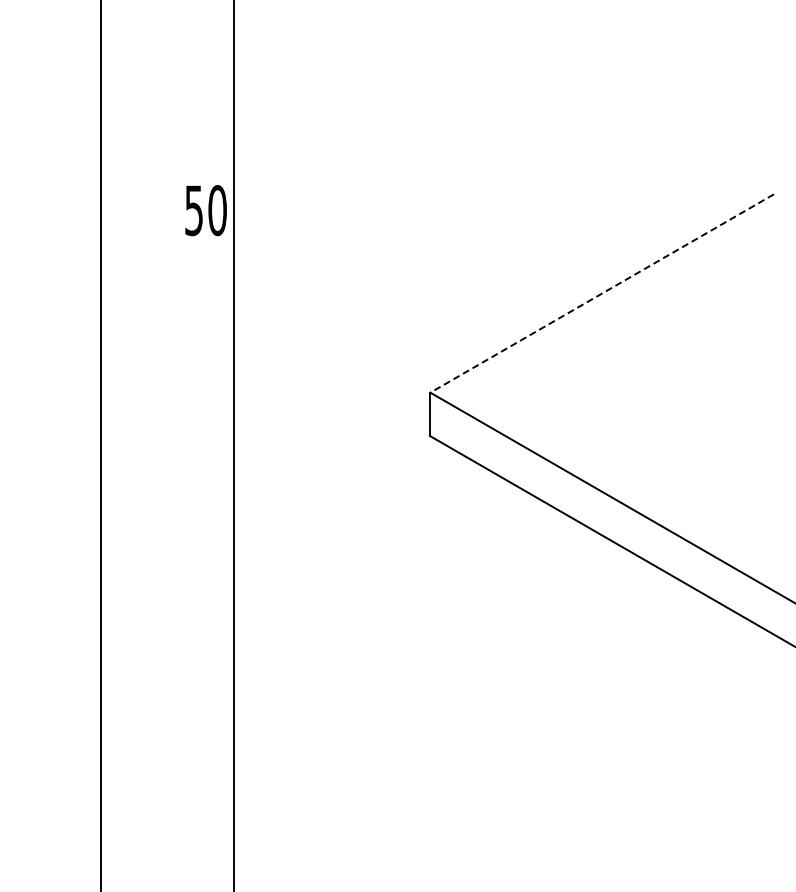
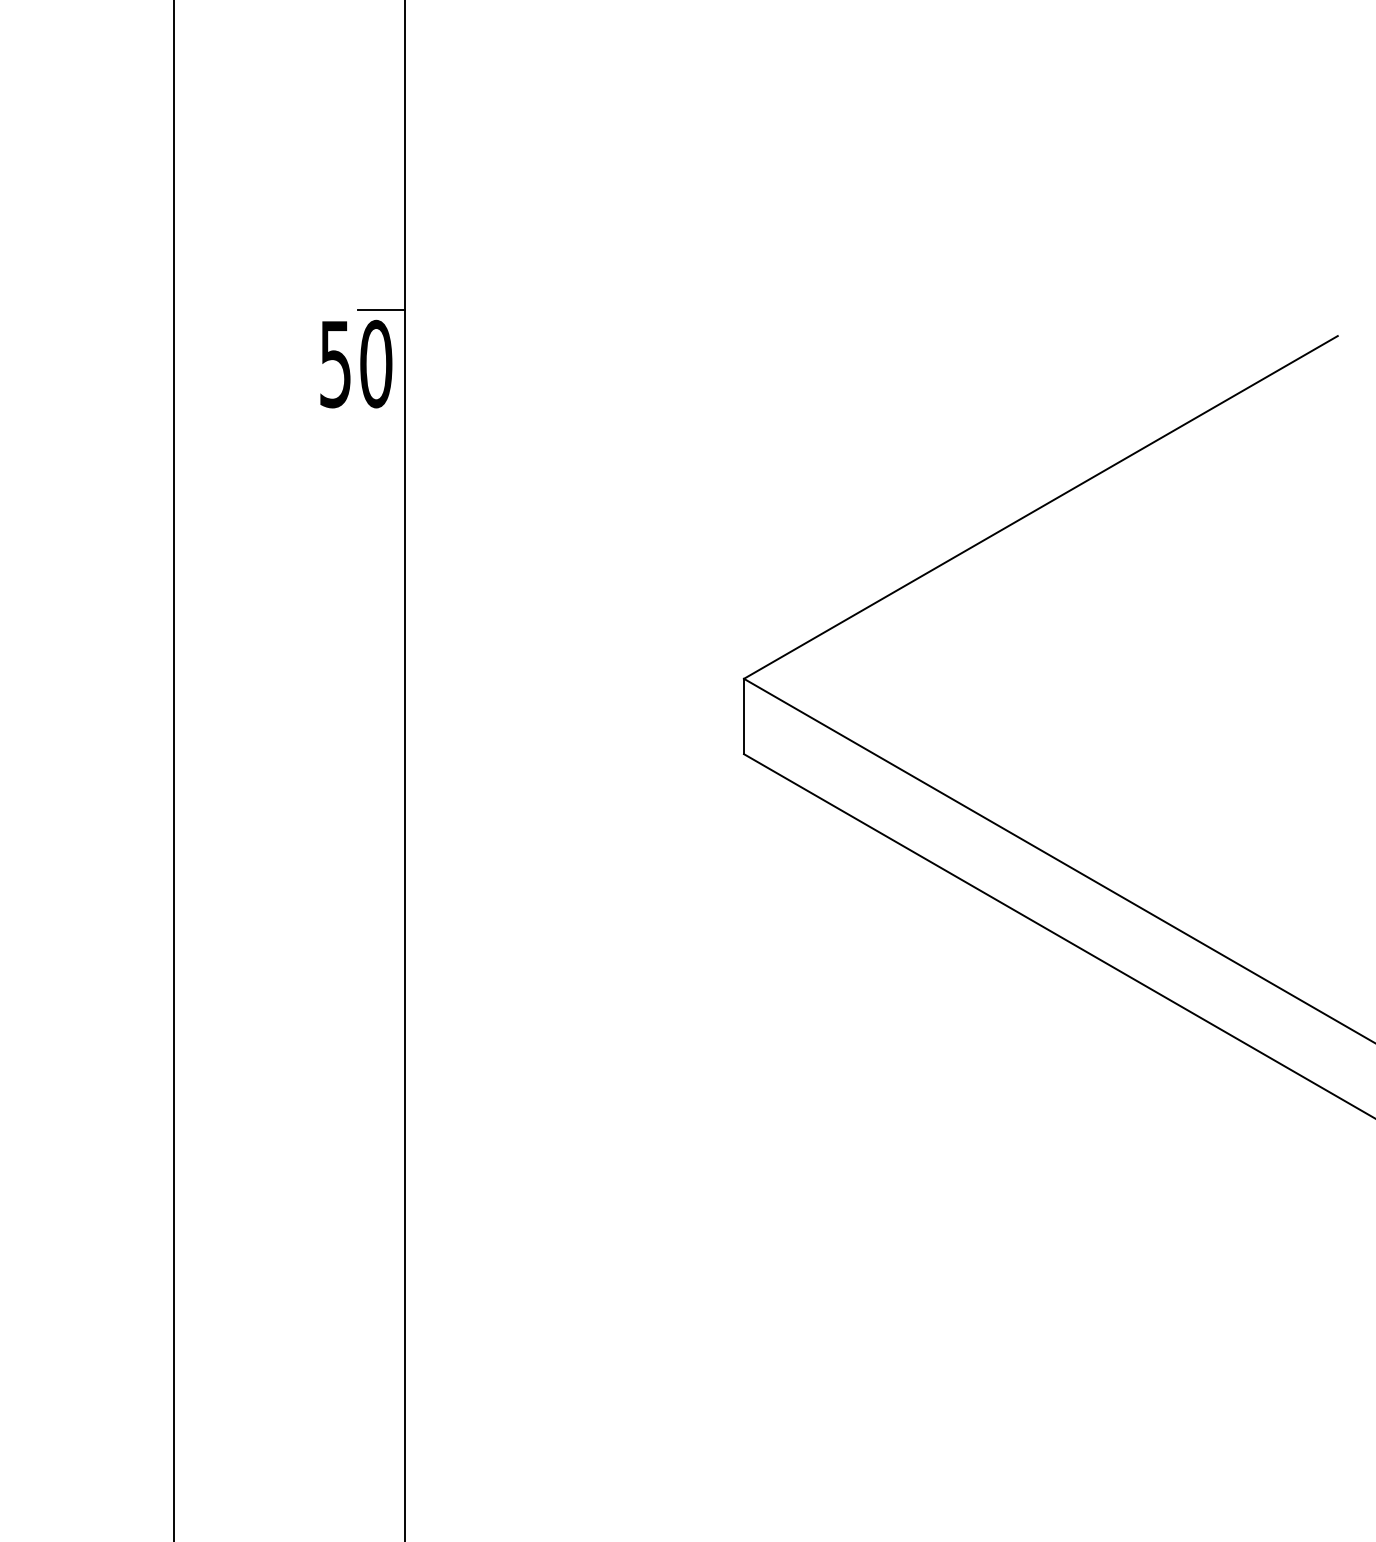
line: (220, 179) -> (381, 310), added
line: (601, 293) -> (1039, 507), dashed -> solid

